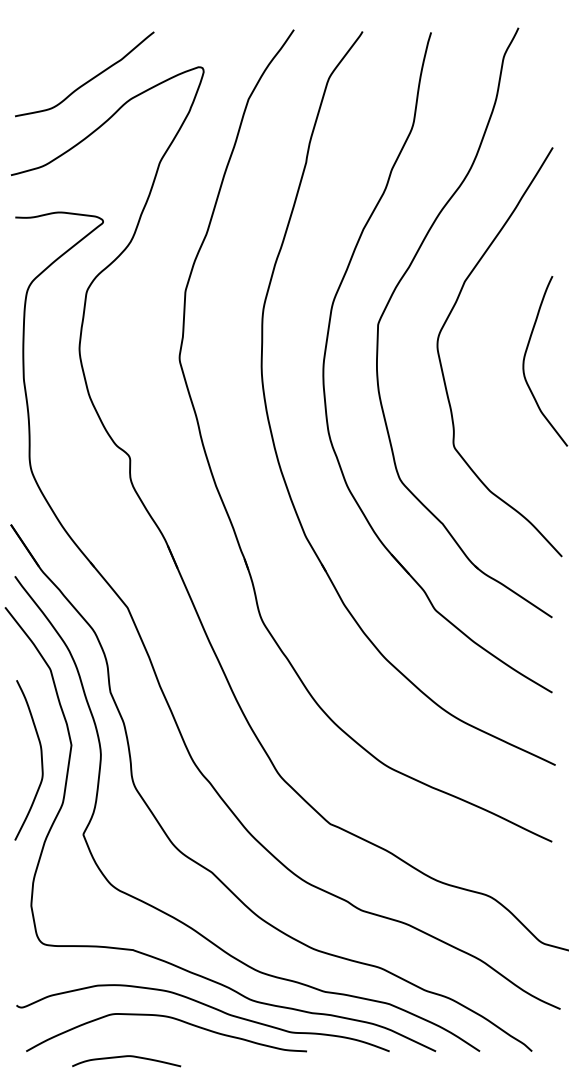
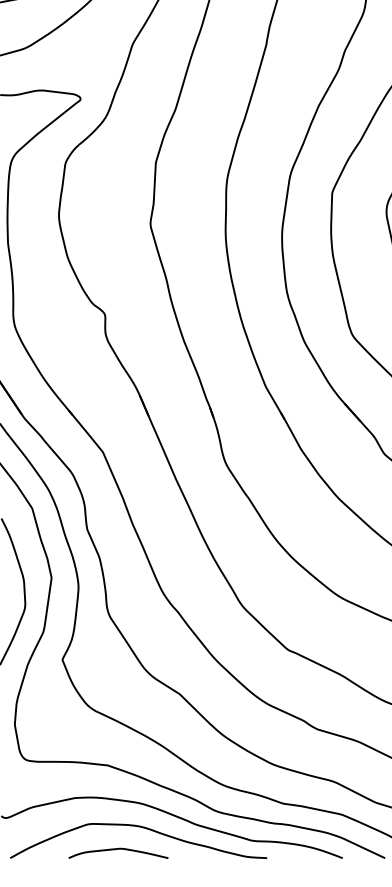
curve: (126, 1057) -> (118, 850), moved

